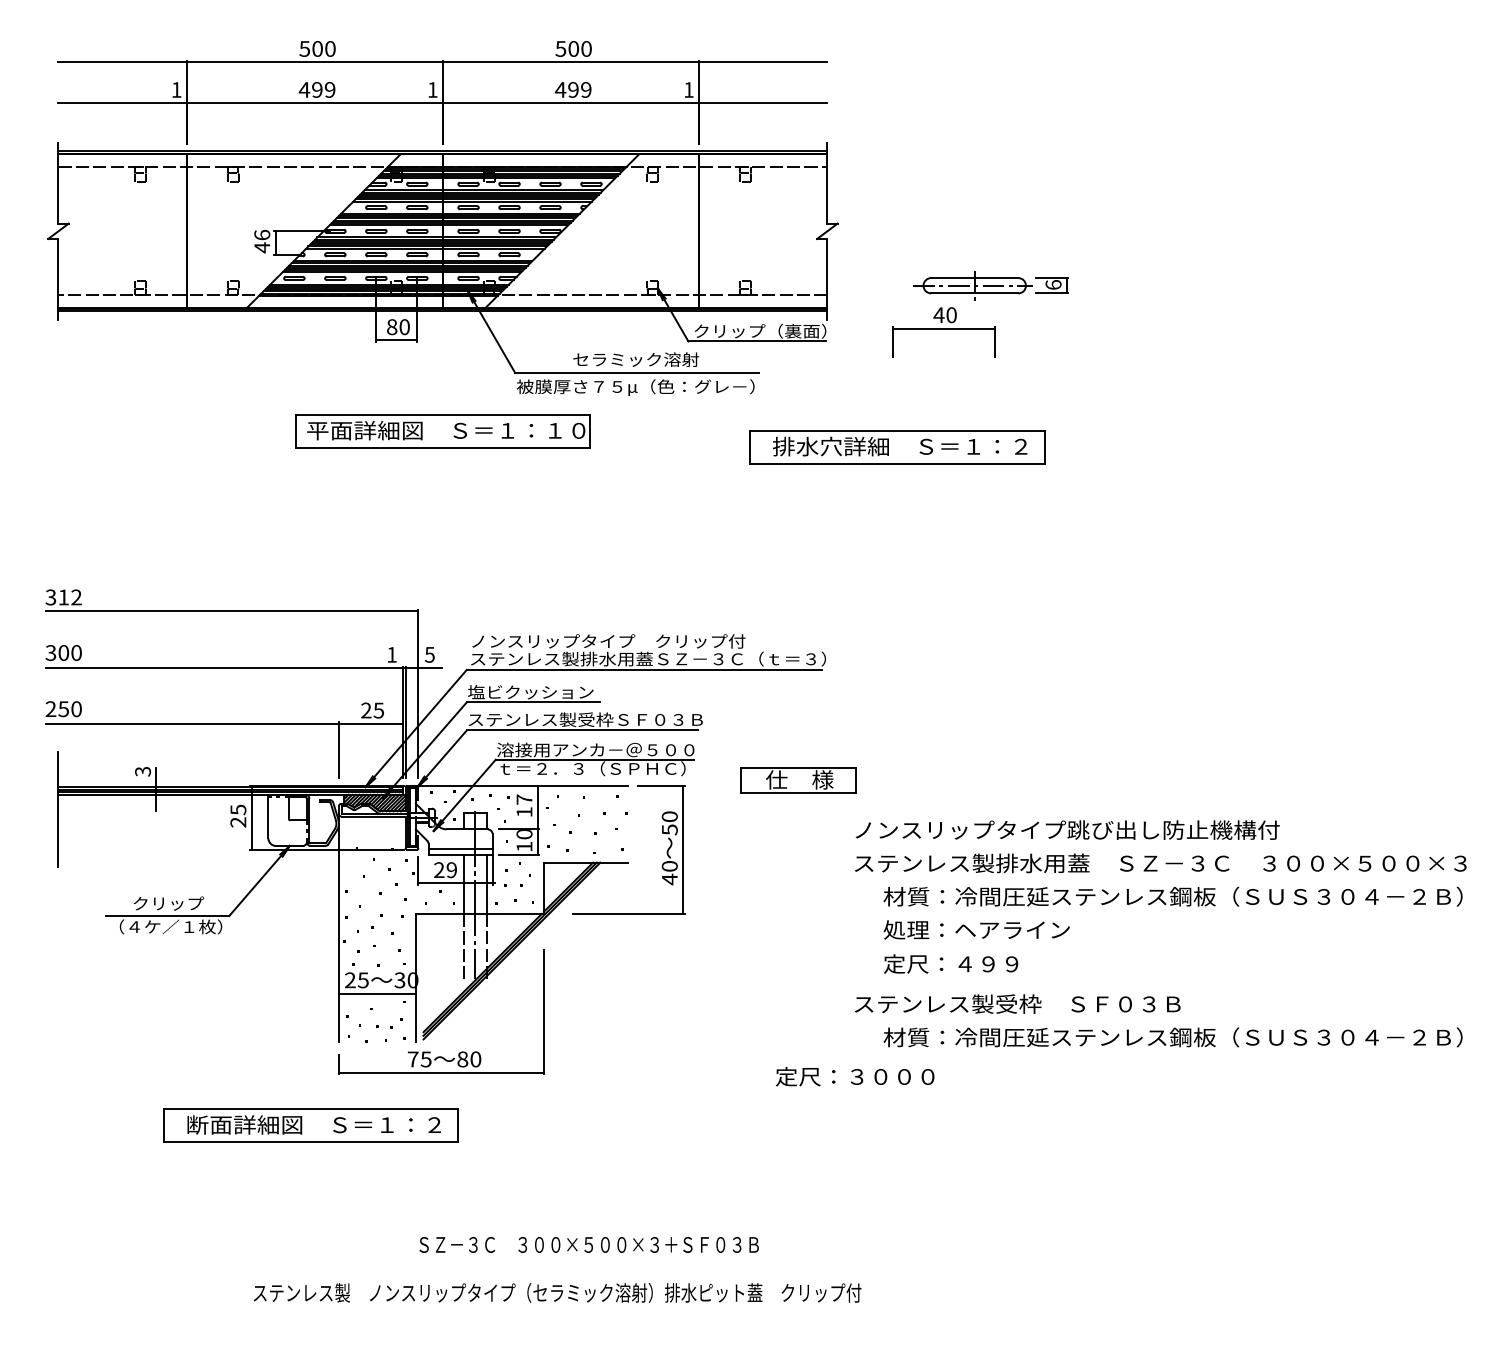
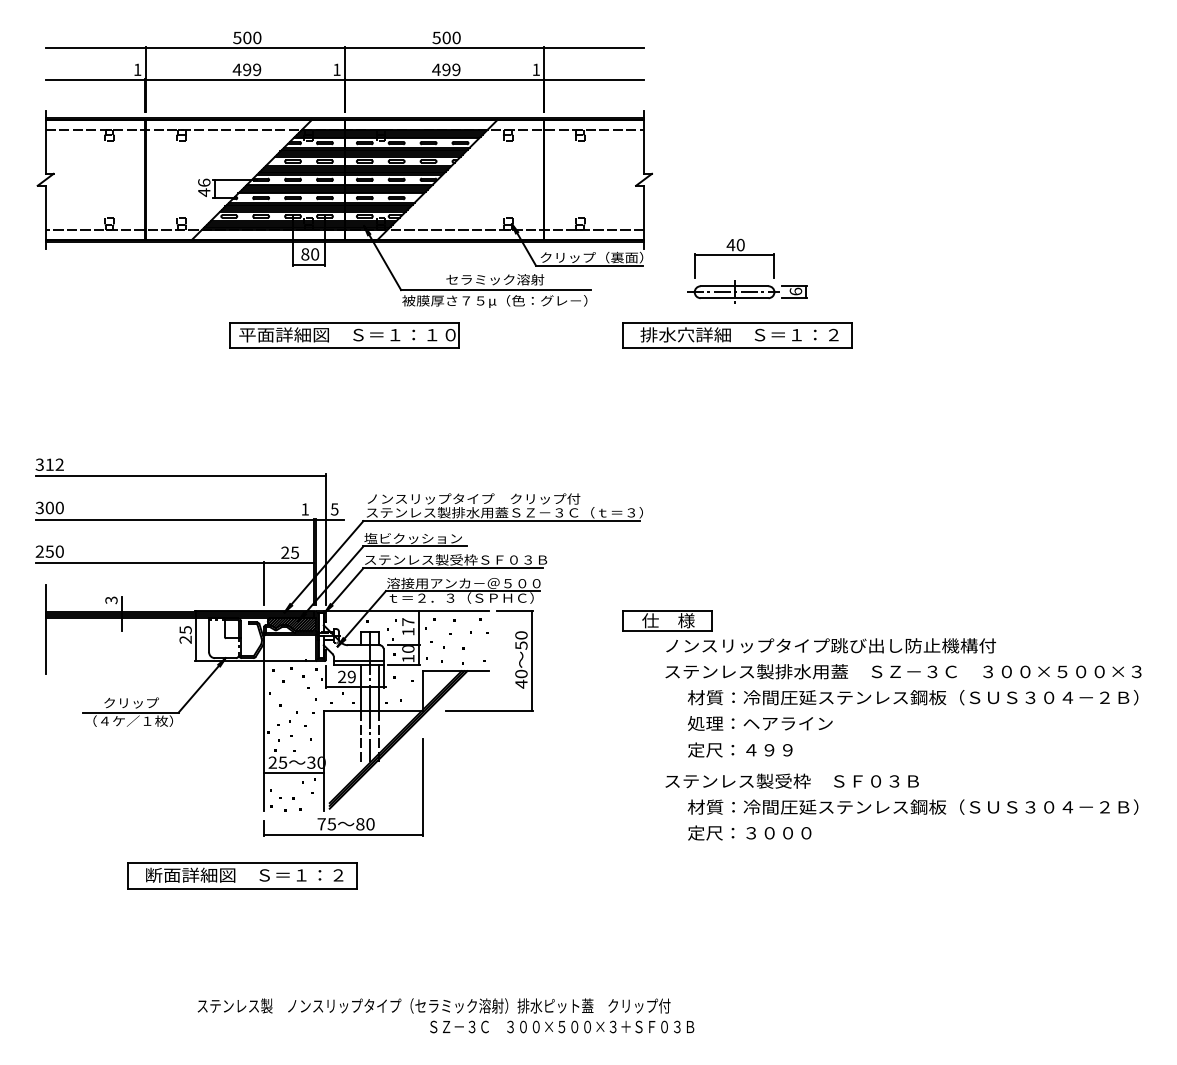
part: (990, 285) -> (746, 292), moved
part: (897, 447) -> (737, 335), moved
part: (798, 780) -> (667, 621), moved
text: (855, 1076) -> (749, 832), moved
text: (588, 1244) -> (561, 1026), moved

